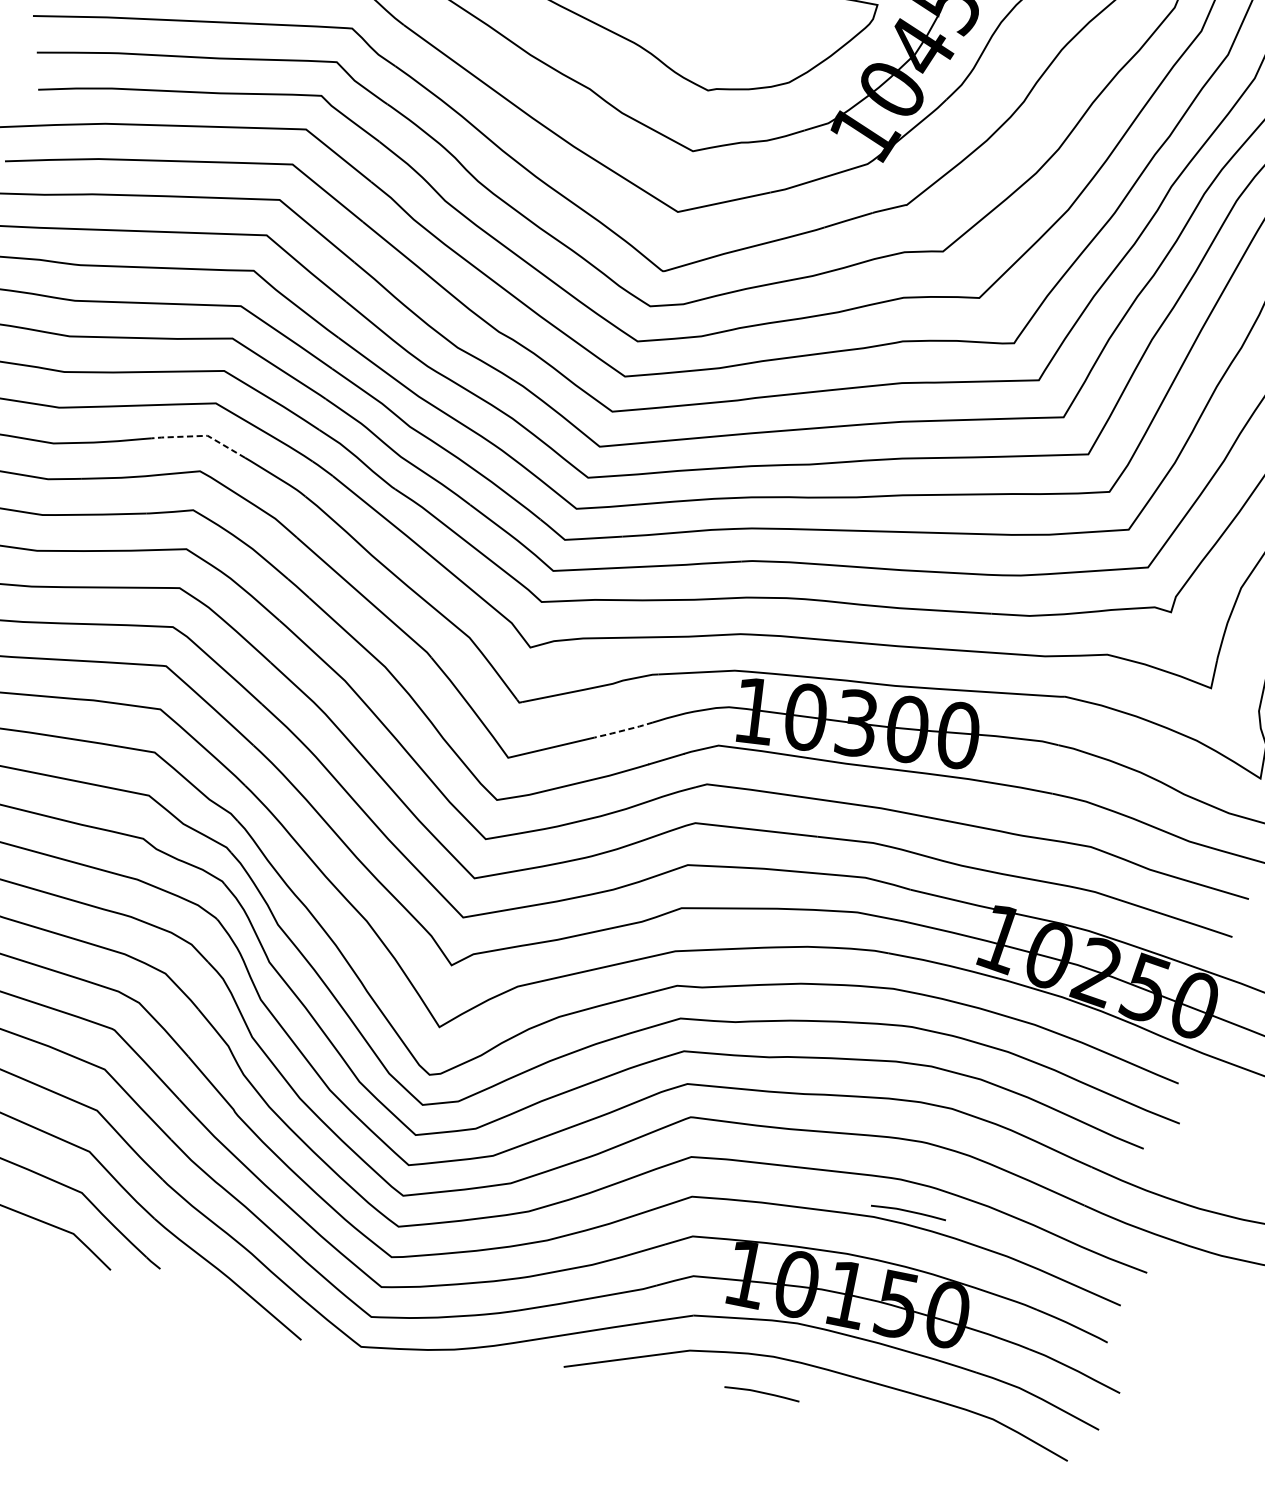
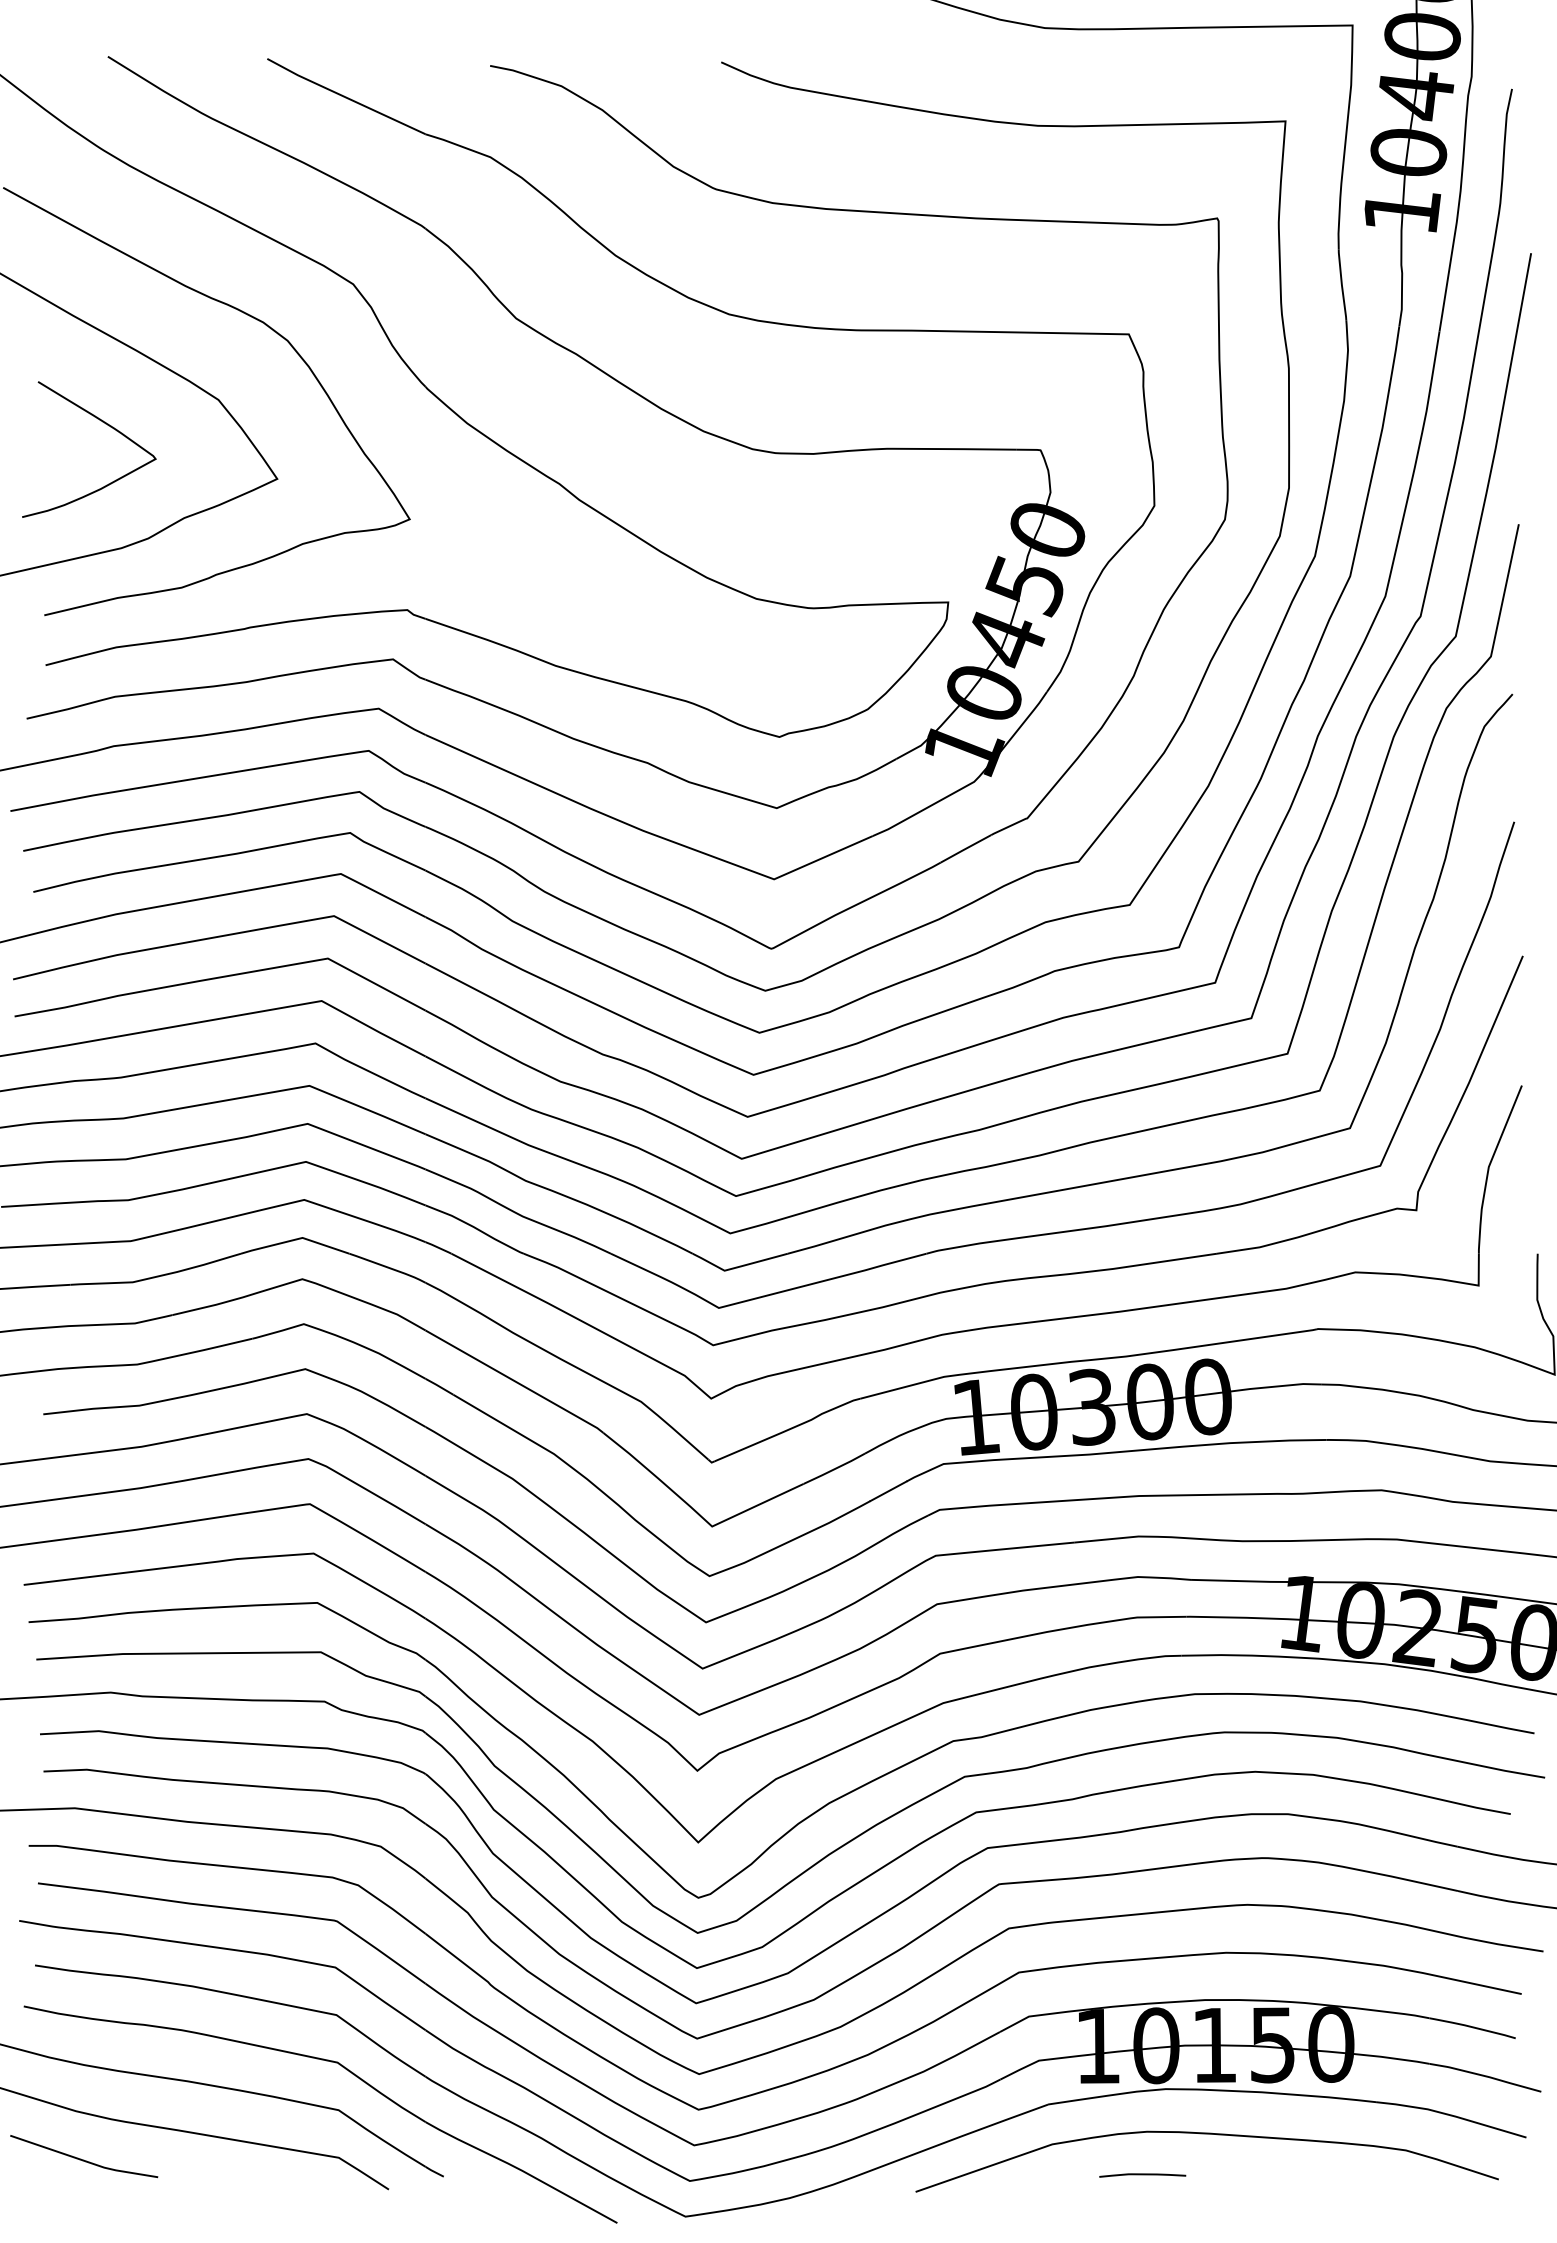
line: (200, 435) -> (294, 1239), dashed -> solid
line: (623, 730) -> (834, 1469), dashed -> solid
curve: (908, 1212) -> (1263, 1939), removed

